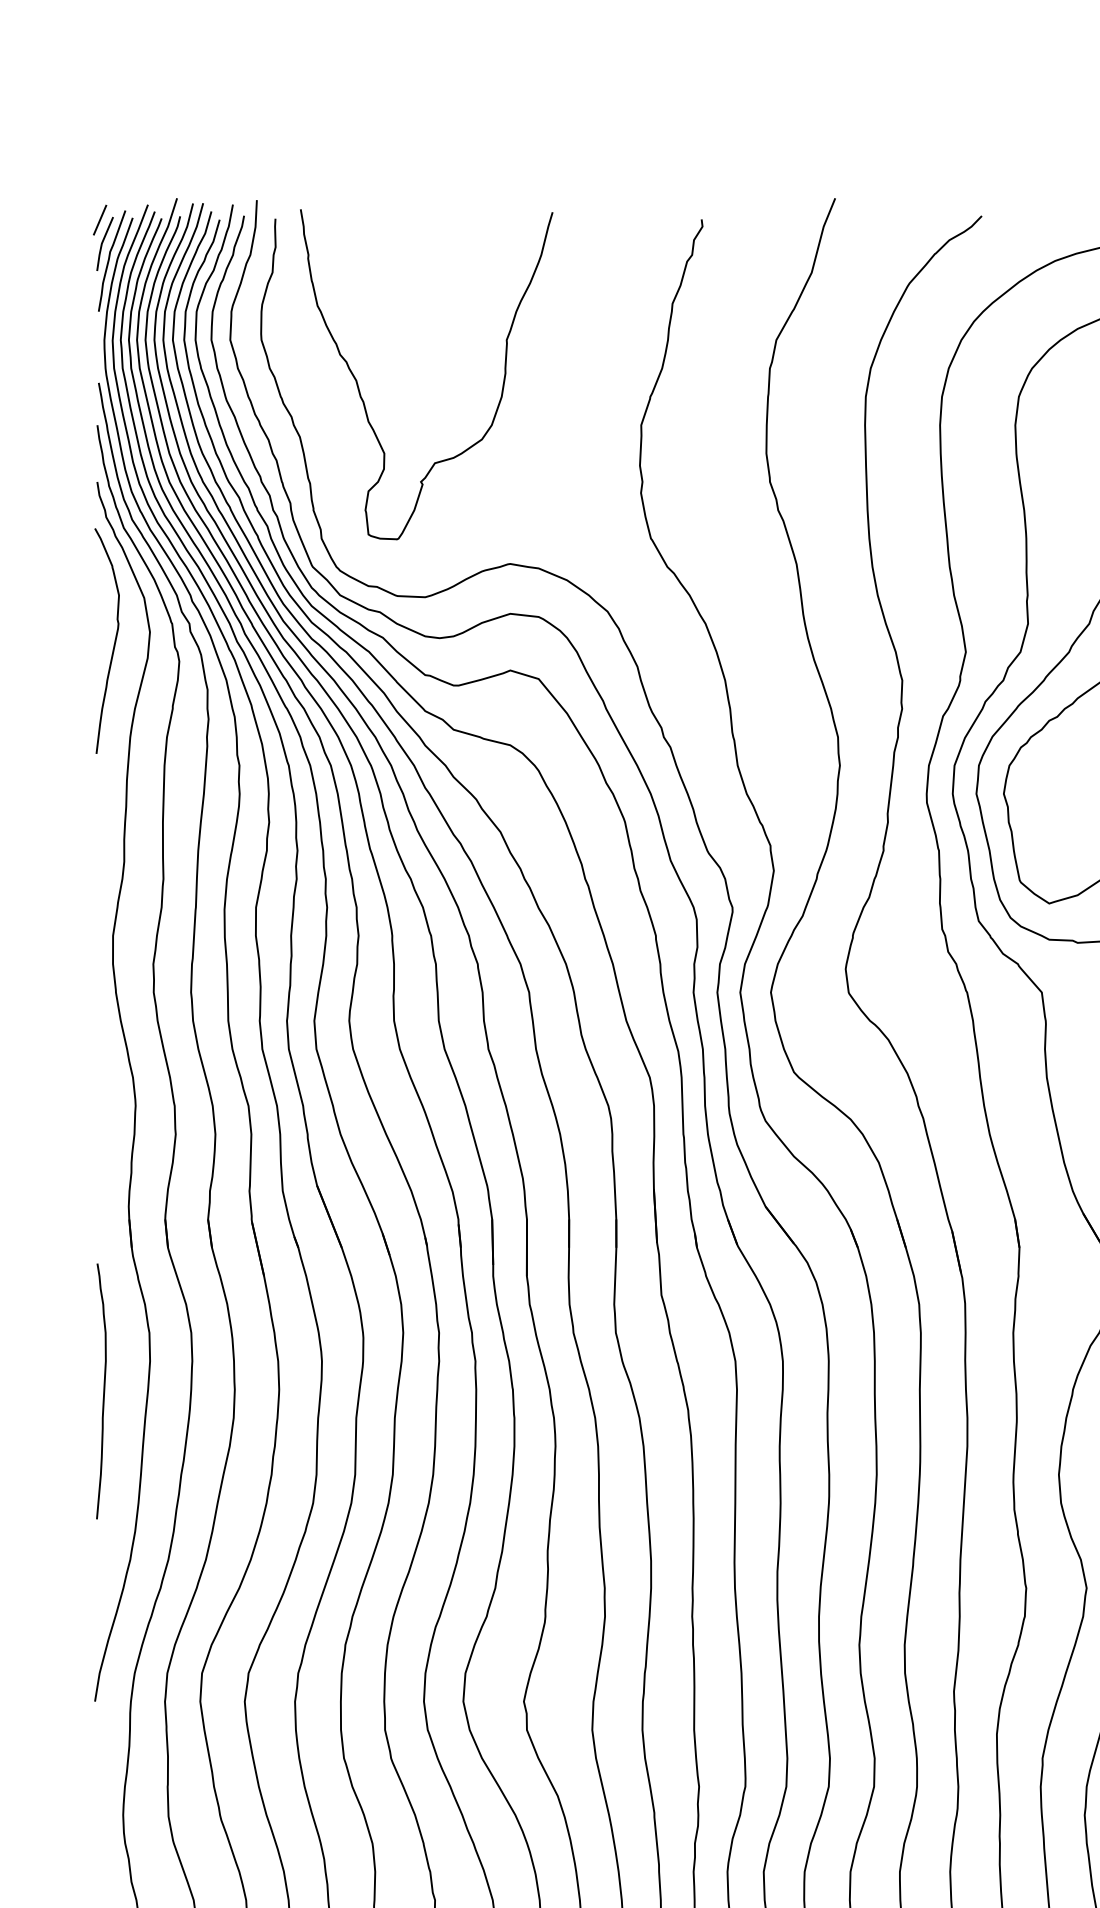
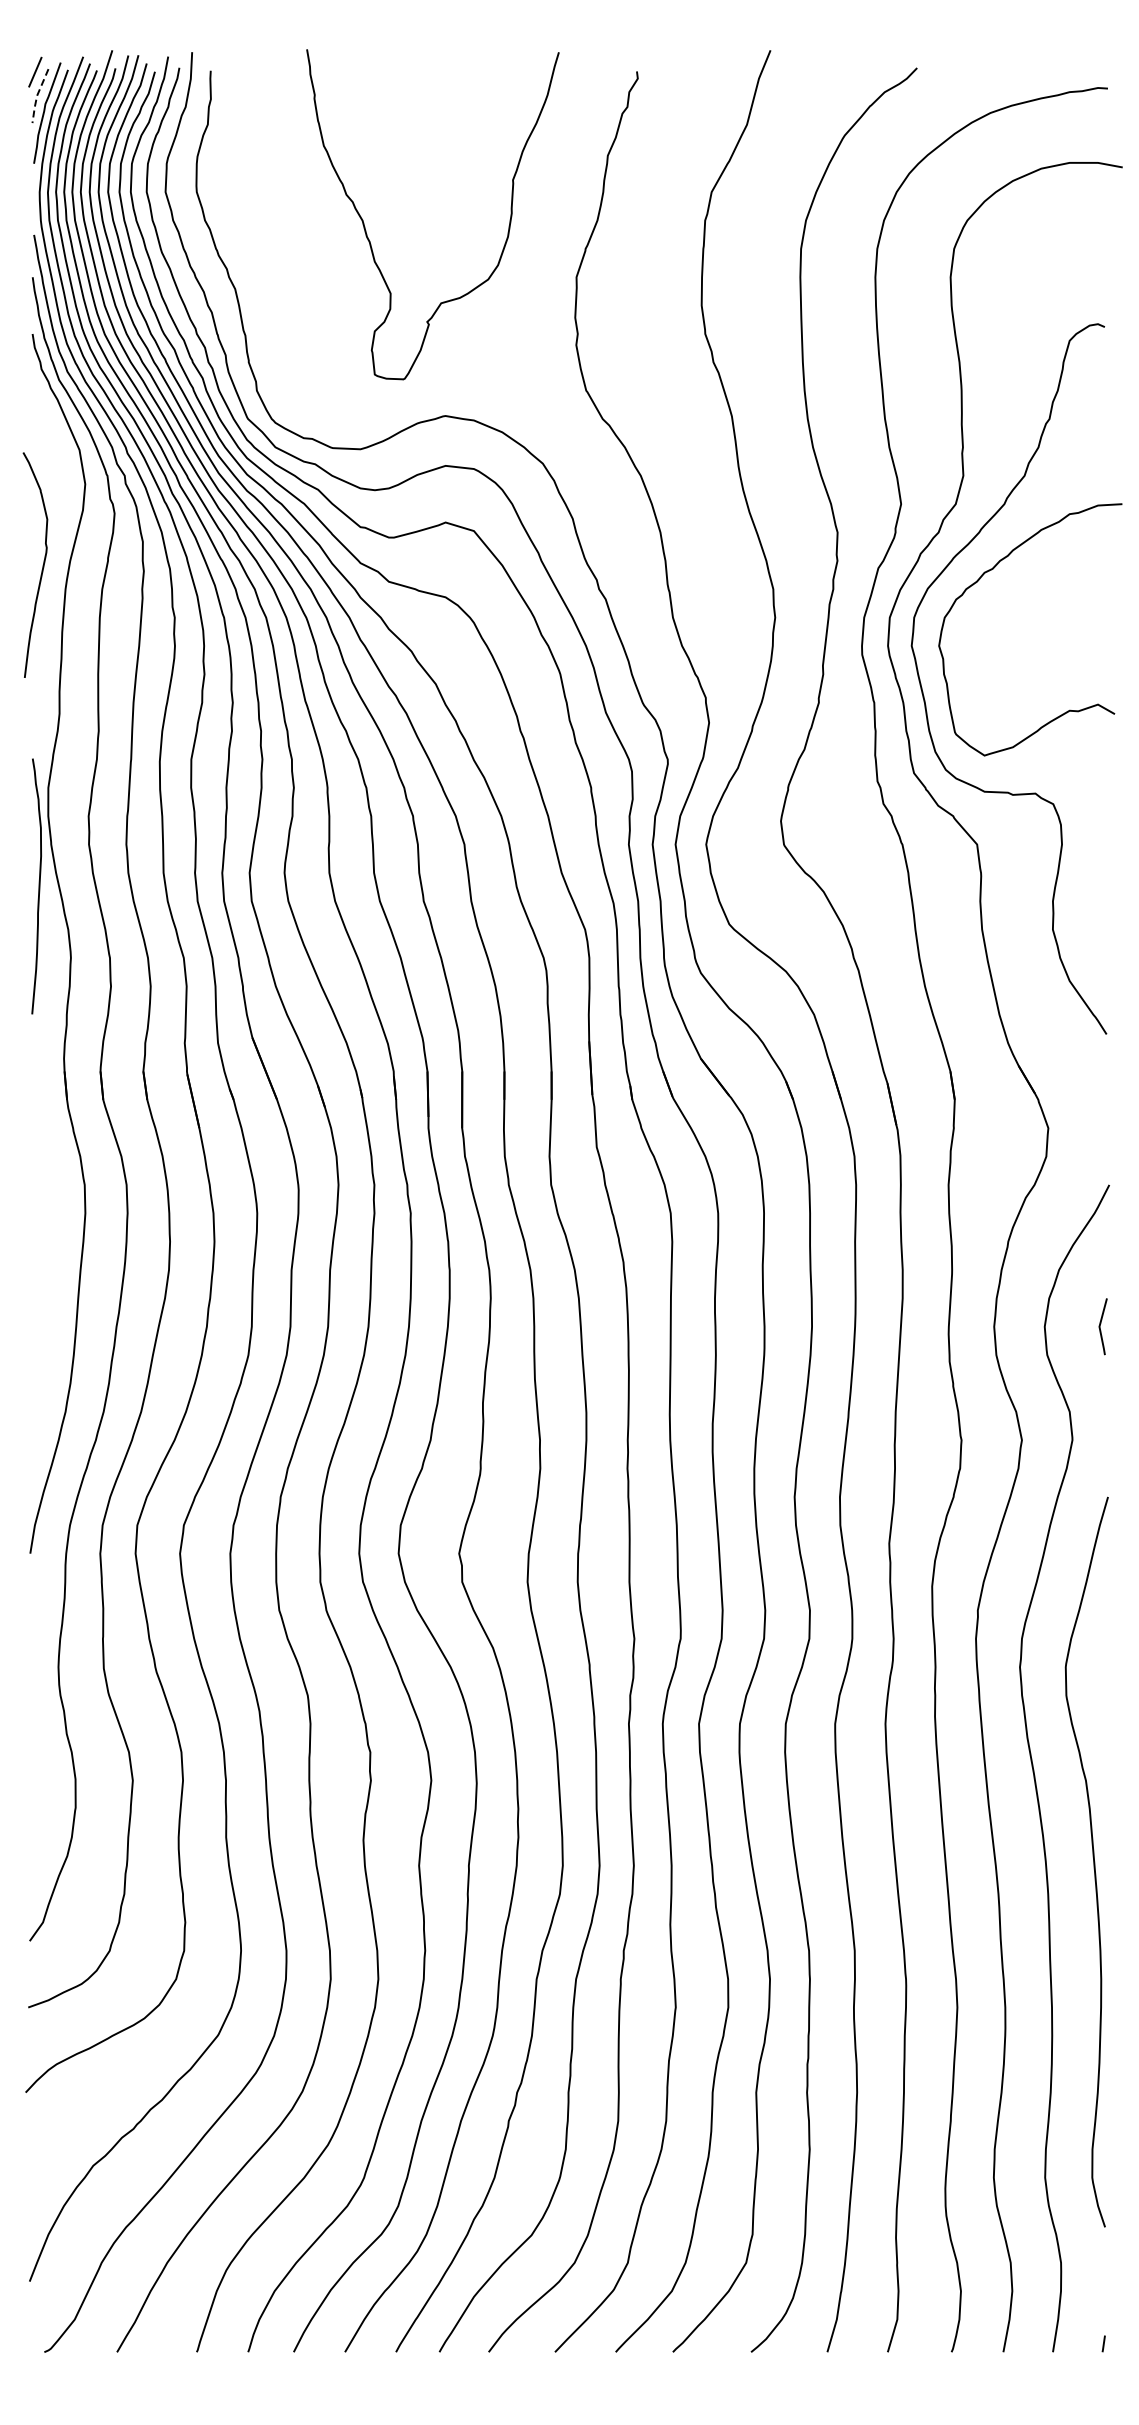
line: (102, 243) -> (37, 95), solid -> dashed
curve: (364, 401) -> (370, 241), moved
curve: (114, 641) -> (42, 565), moved
curve: (103, 1391) -> (38, 886), moved

